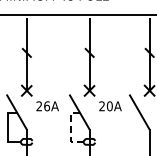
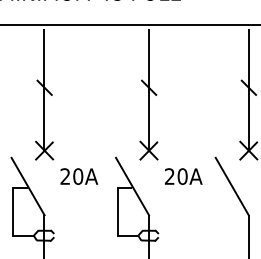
text: (47, 105) -> (78, 175), 26A -> 20A
line: (70, 129) -> (117, 215), dashed -> solid

